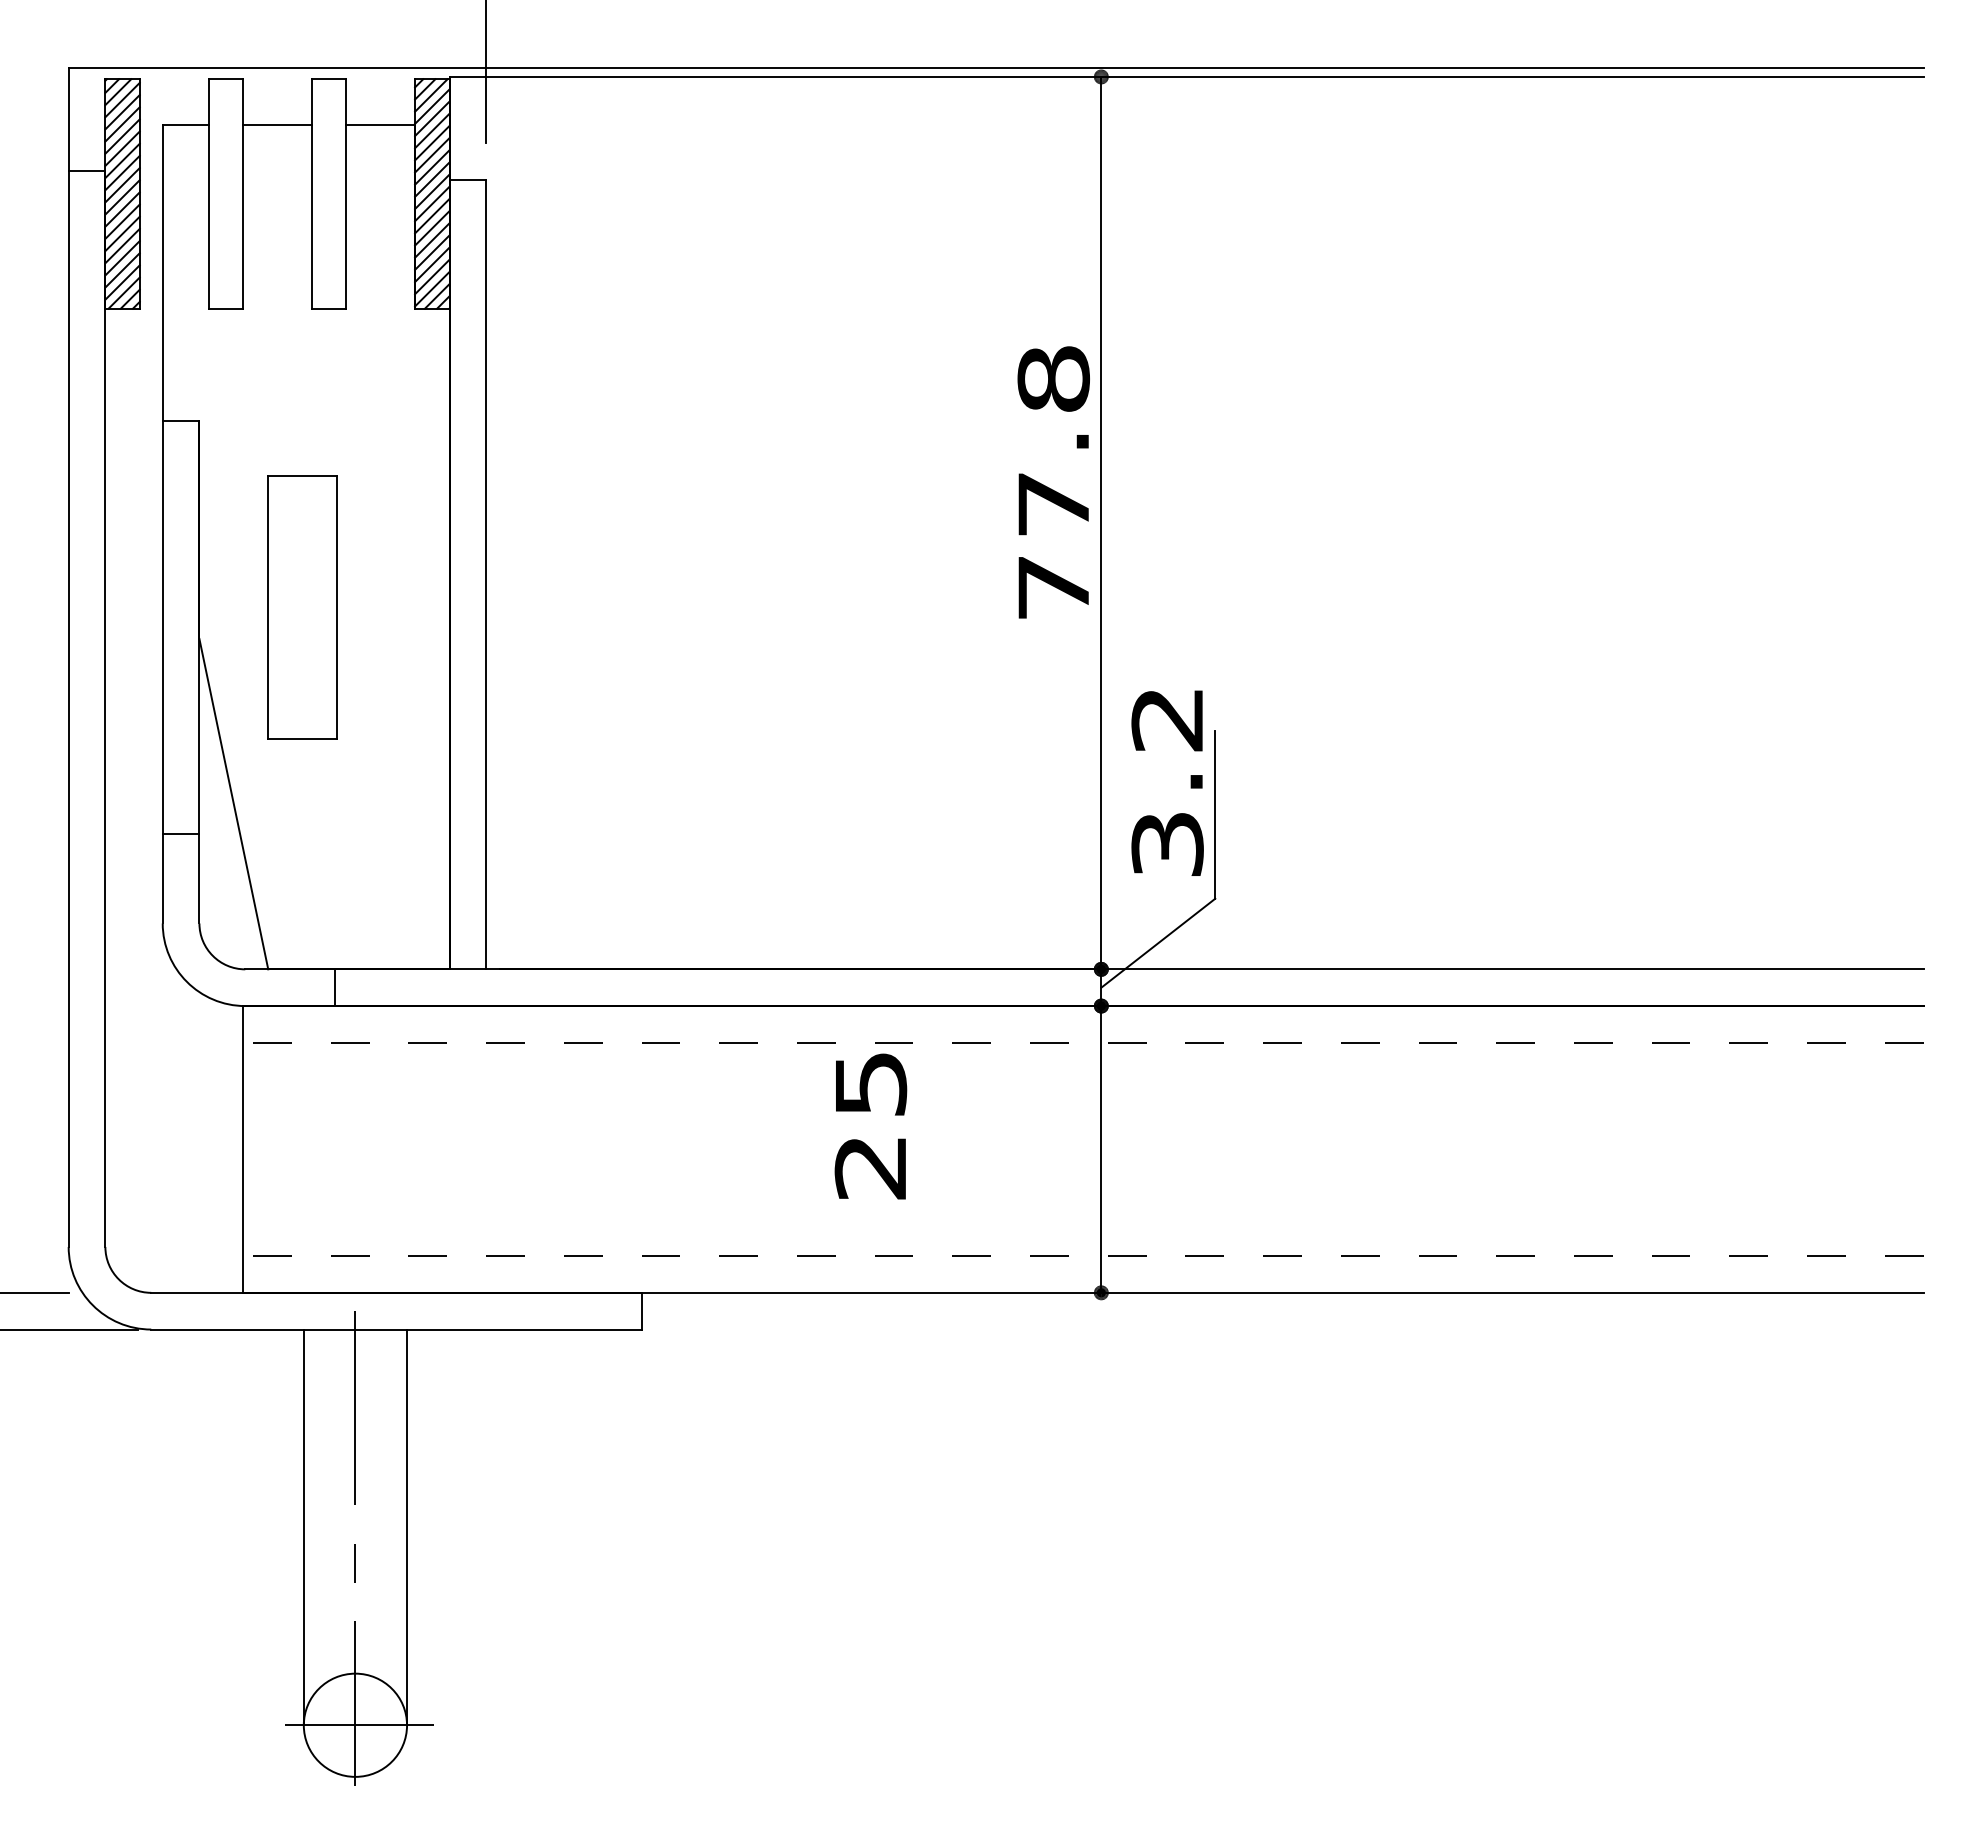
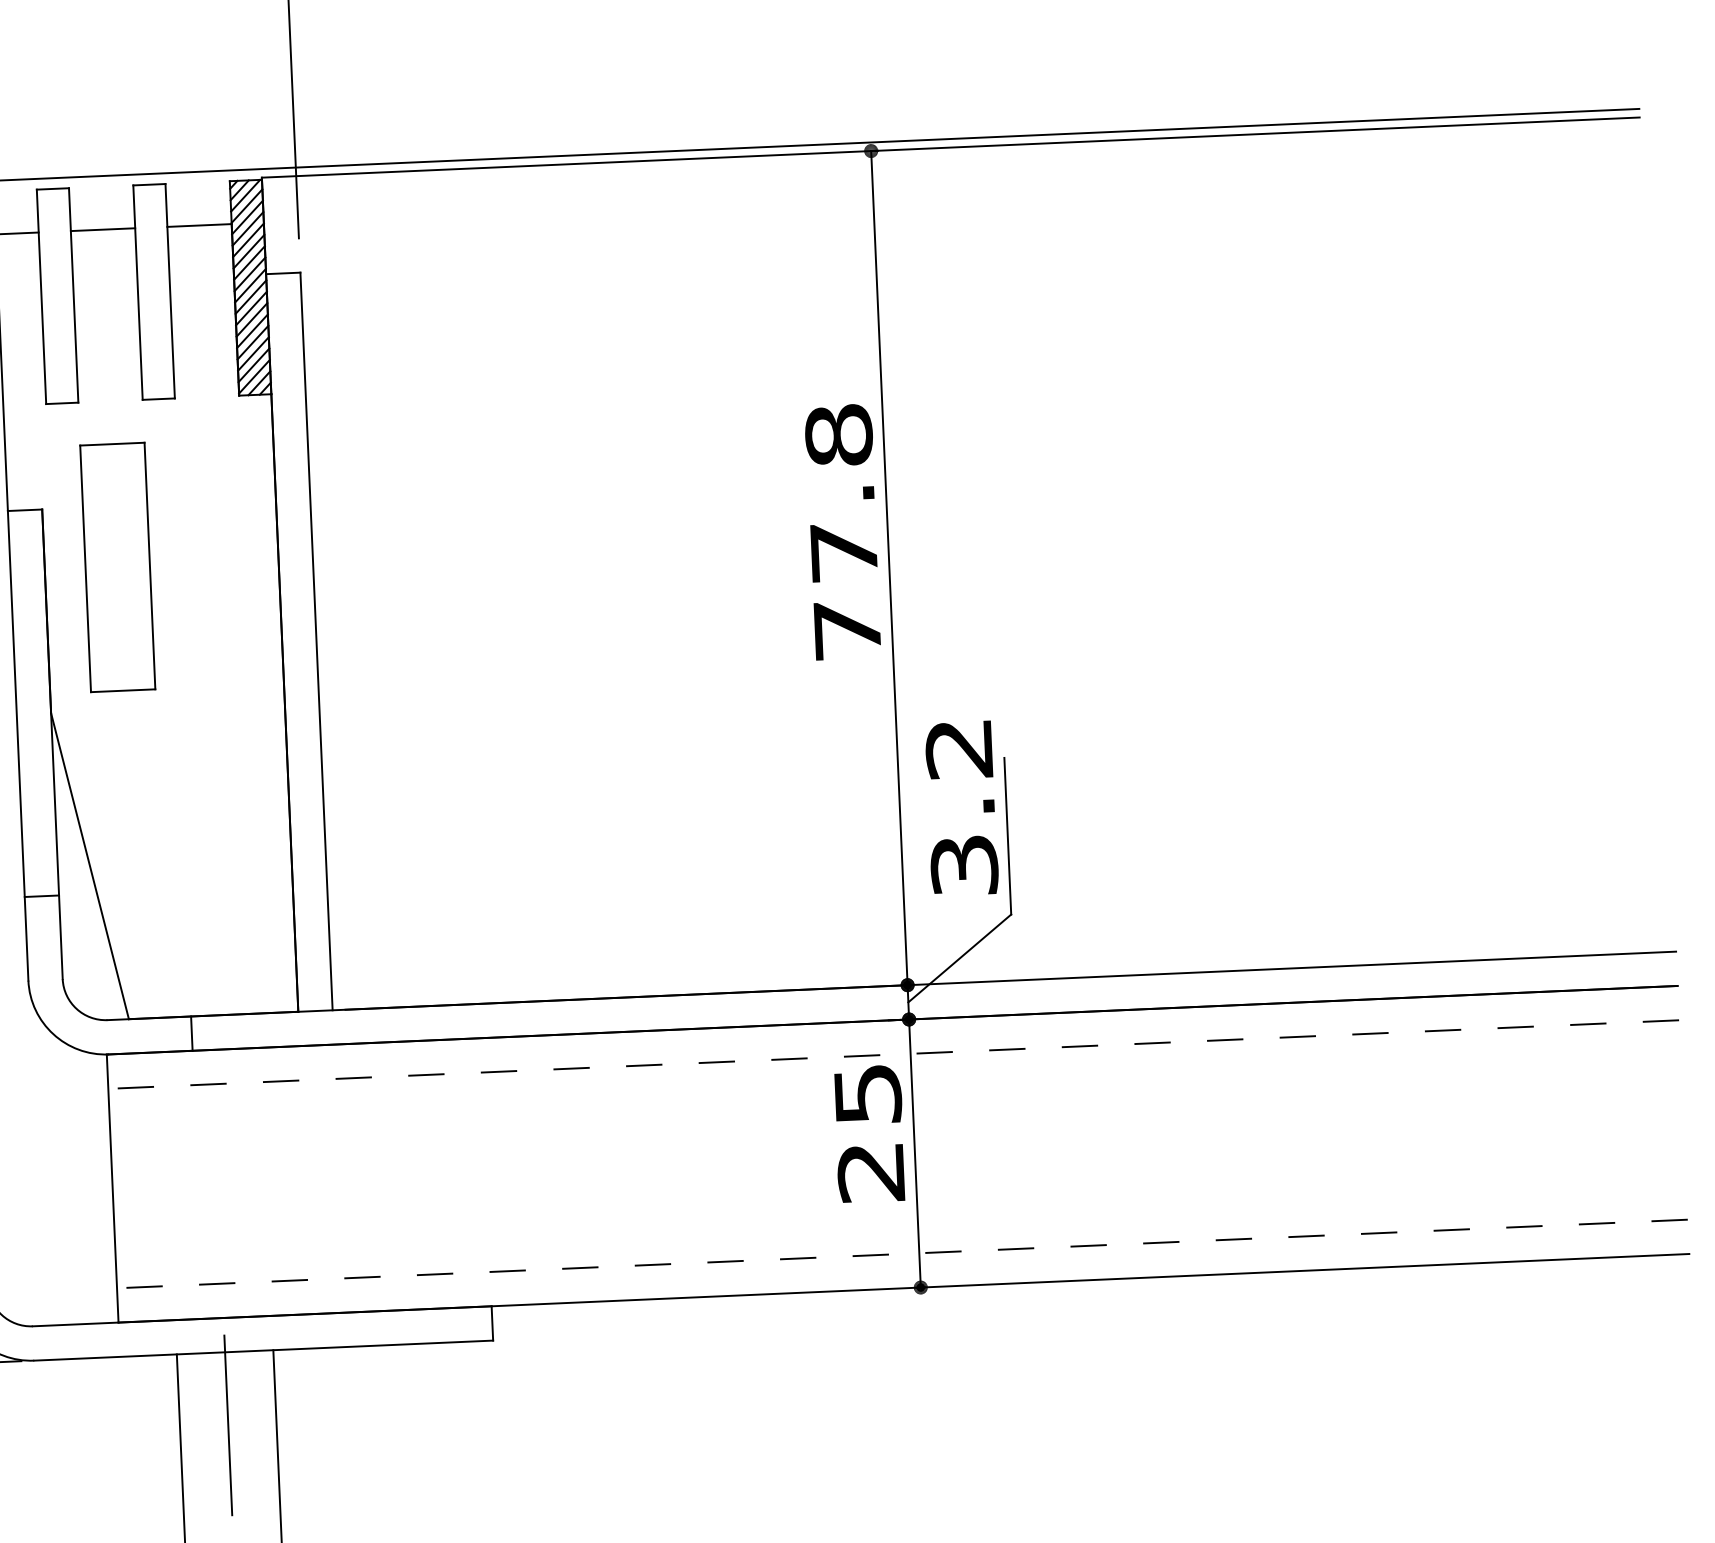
part: (302, 607) -> (117, 567), moved
text: (870, 1126) -> (869, 1134), moved

